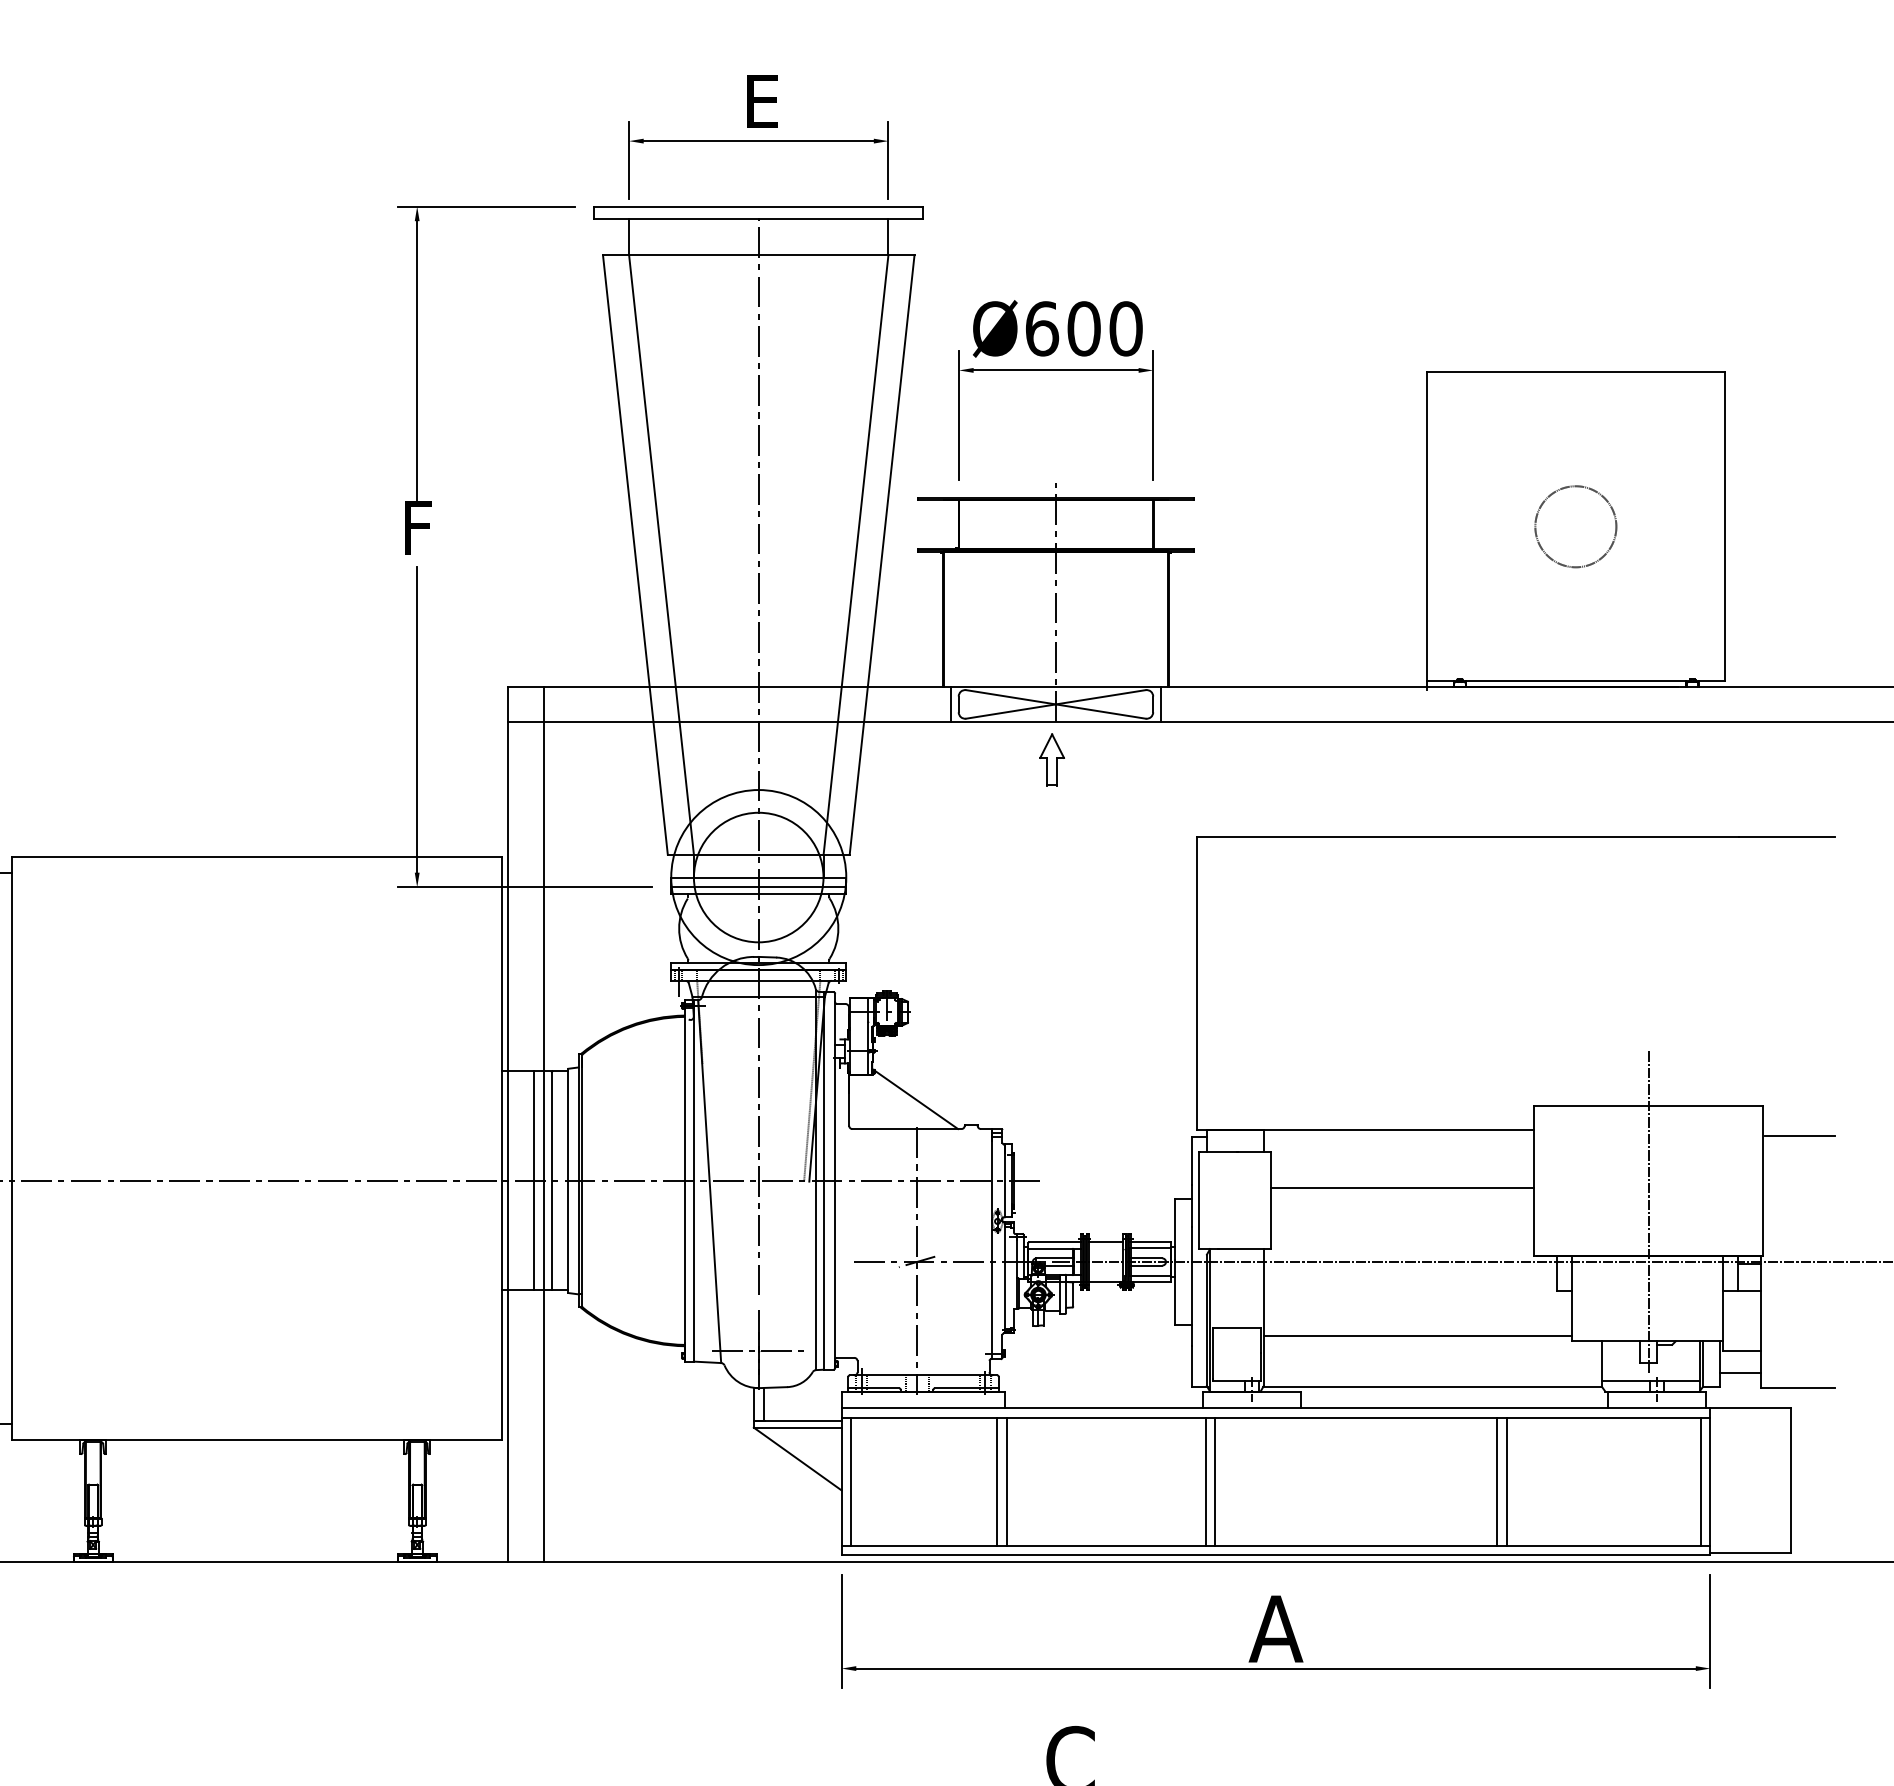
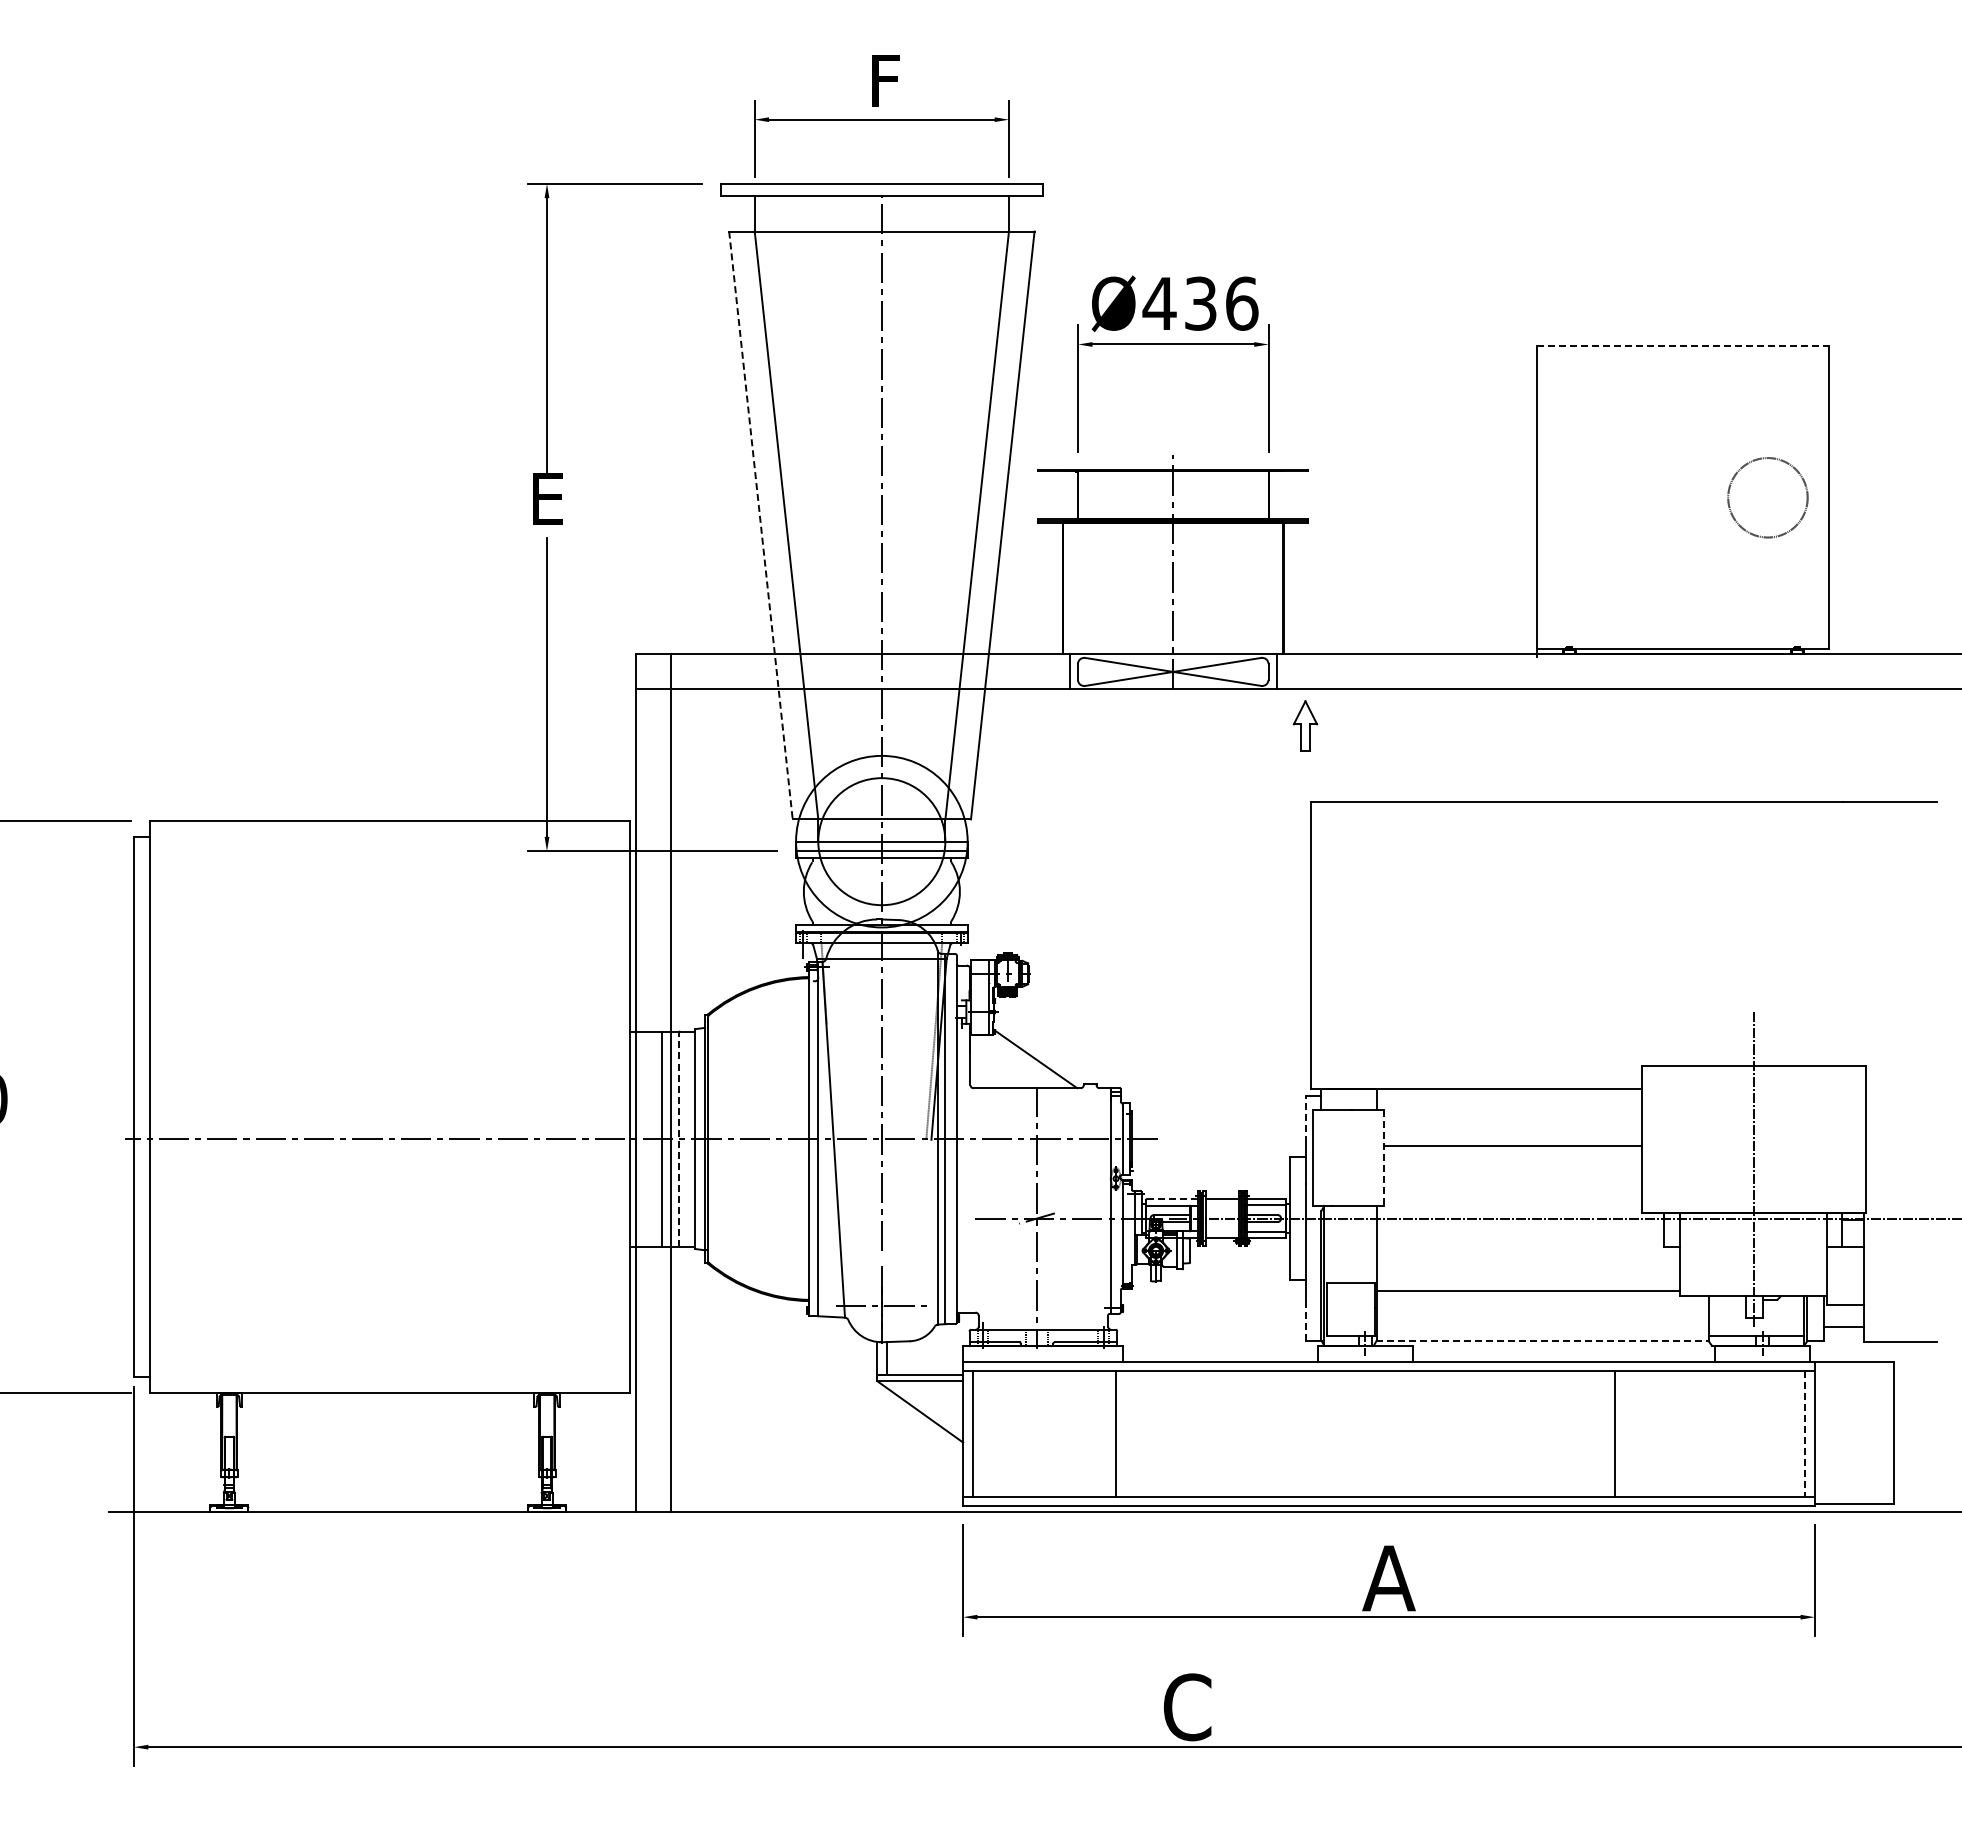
text: (762, 101) -> (885, 80), E -> F
text: (1083, 328) -> (1200, 303), Ø600 -> Ø436
line: (1576, 372) -> (1683, 346), solid -> dashed
circle: (1575, 526) -> (1767, 497), moved
text: (417, 527) -> (547, 498), F -> E
line: (634, 555) -> (760, 525), solid -> dashed
part: (1052, 759) -> (1305, 725), moved
line: (1799, 1136) -> (1902, 1095), removed
line: (1191, 1160) -> (1306, 1119), solid -> dashed
line: (552, 1180) -> (679, 1138), solid -> dashed
line: (1270, 1200) -> (1383, 1158), solid -> dashed
line: (1054, 1242) -> (1171, 1199), solid -> dashed
line: (1191, 1366) -> (1306, 1321), solid -> dashed
line: (1433, 1387) -> (1543, 1341), solid -> dashed
line: (1007, 1481) -> (1125, 1433), removed
line: (1205, 1481) -> (1319, 1433), removed
line: (1215, 1481) -> (1329, 1433), removed
line: (1496, 1481) -> (1605, 1433), removed
line: (1700, 1481) -> (1805, 1433), solid -> dashed

